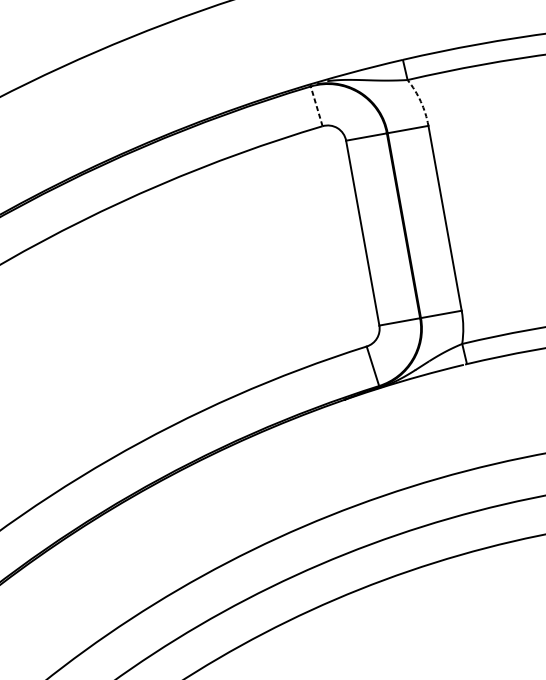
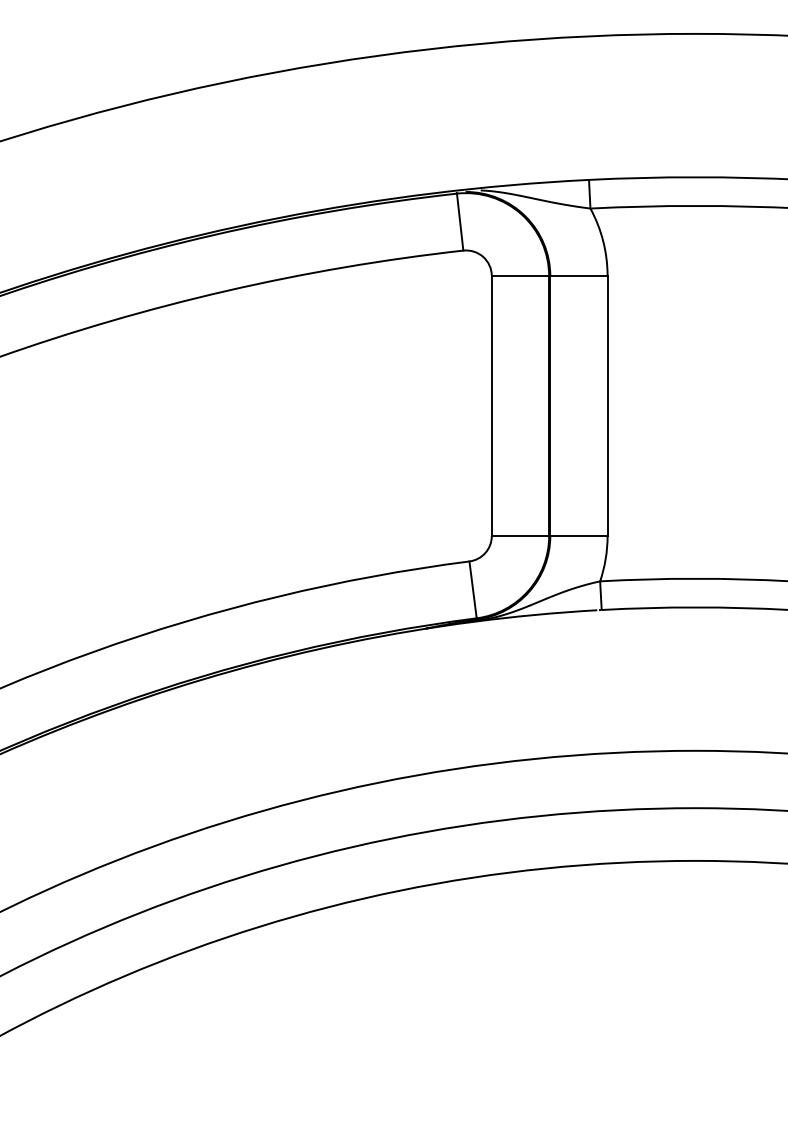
arc: (421, 101) -> (603, 241), dashed -> solid
line: (316, 106) -> (460, 222), dashed -> solid

